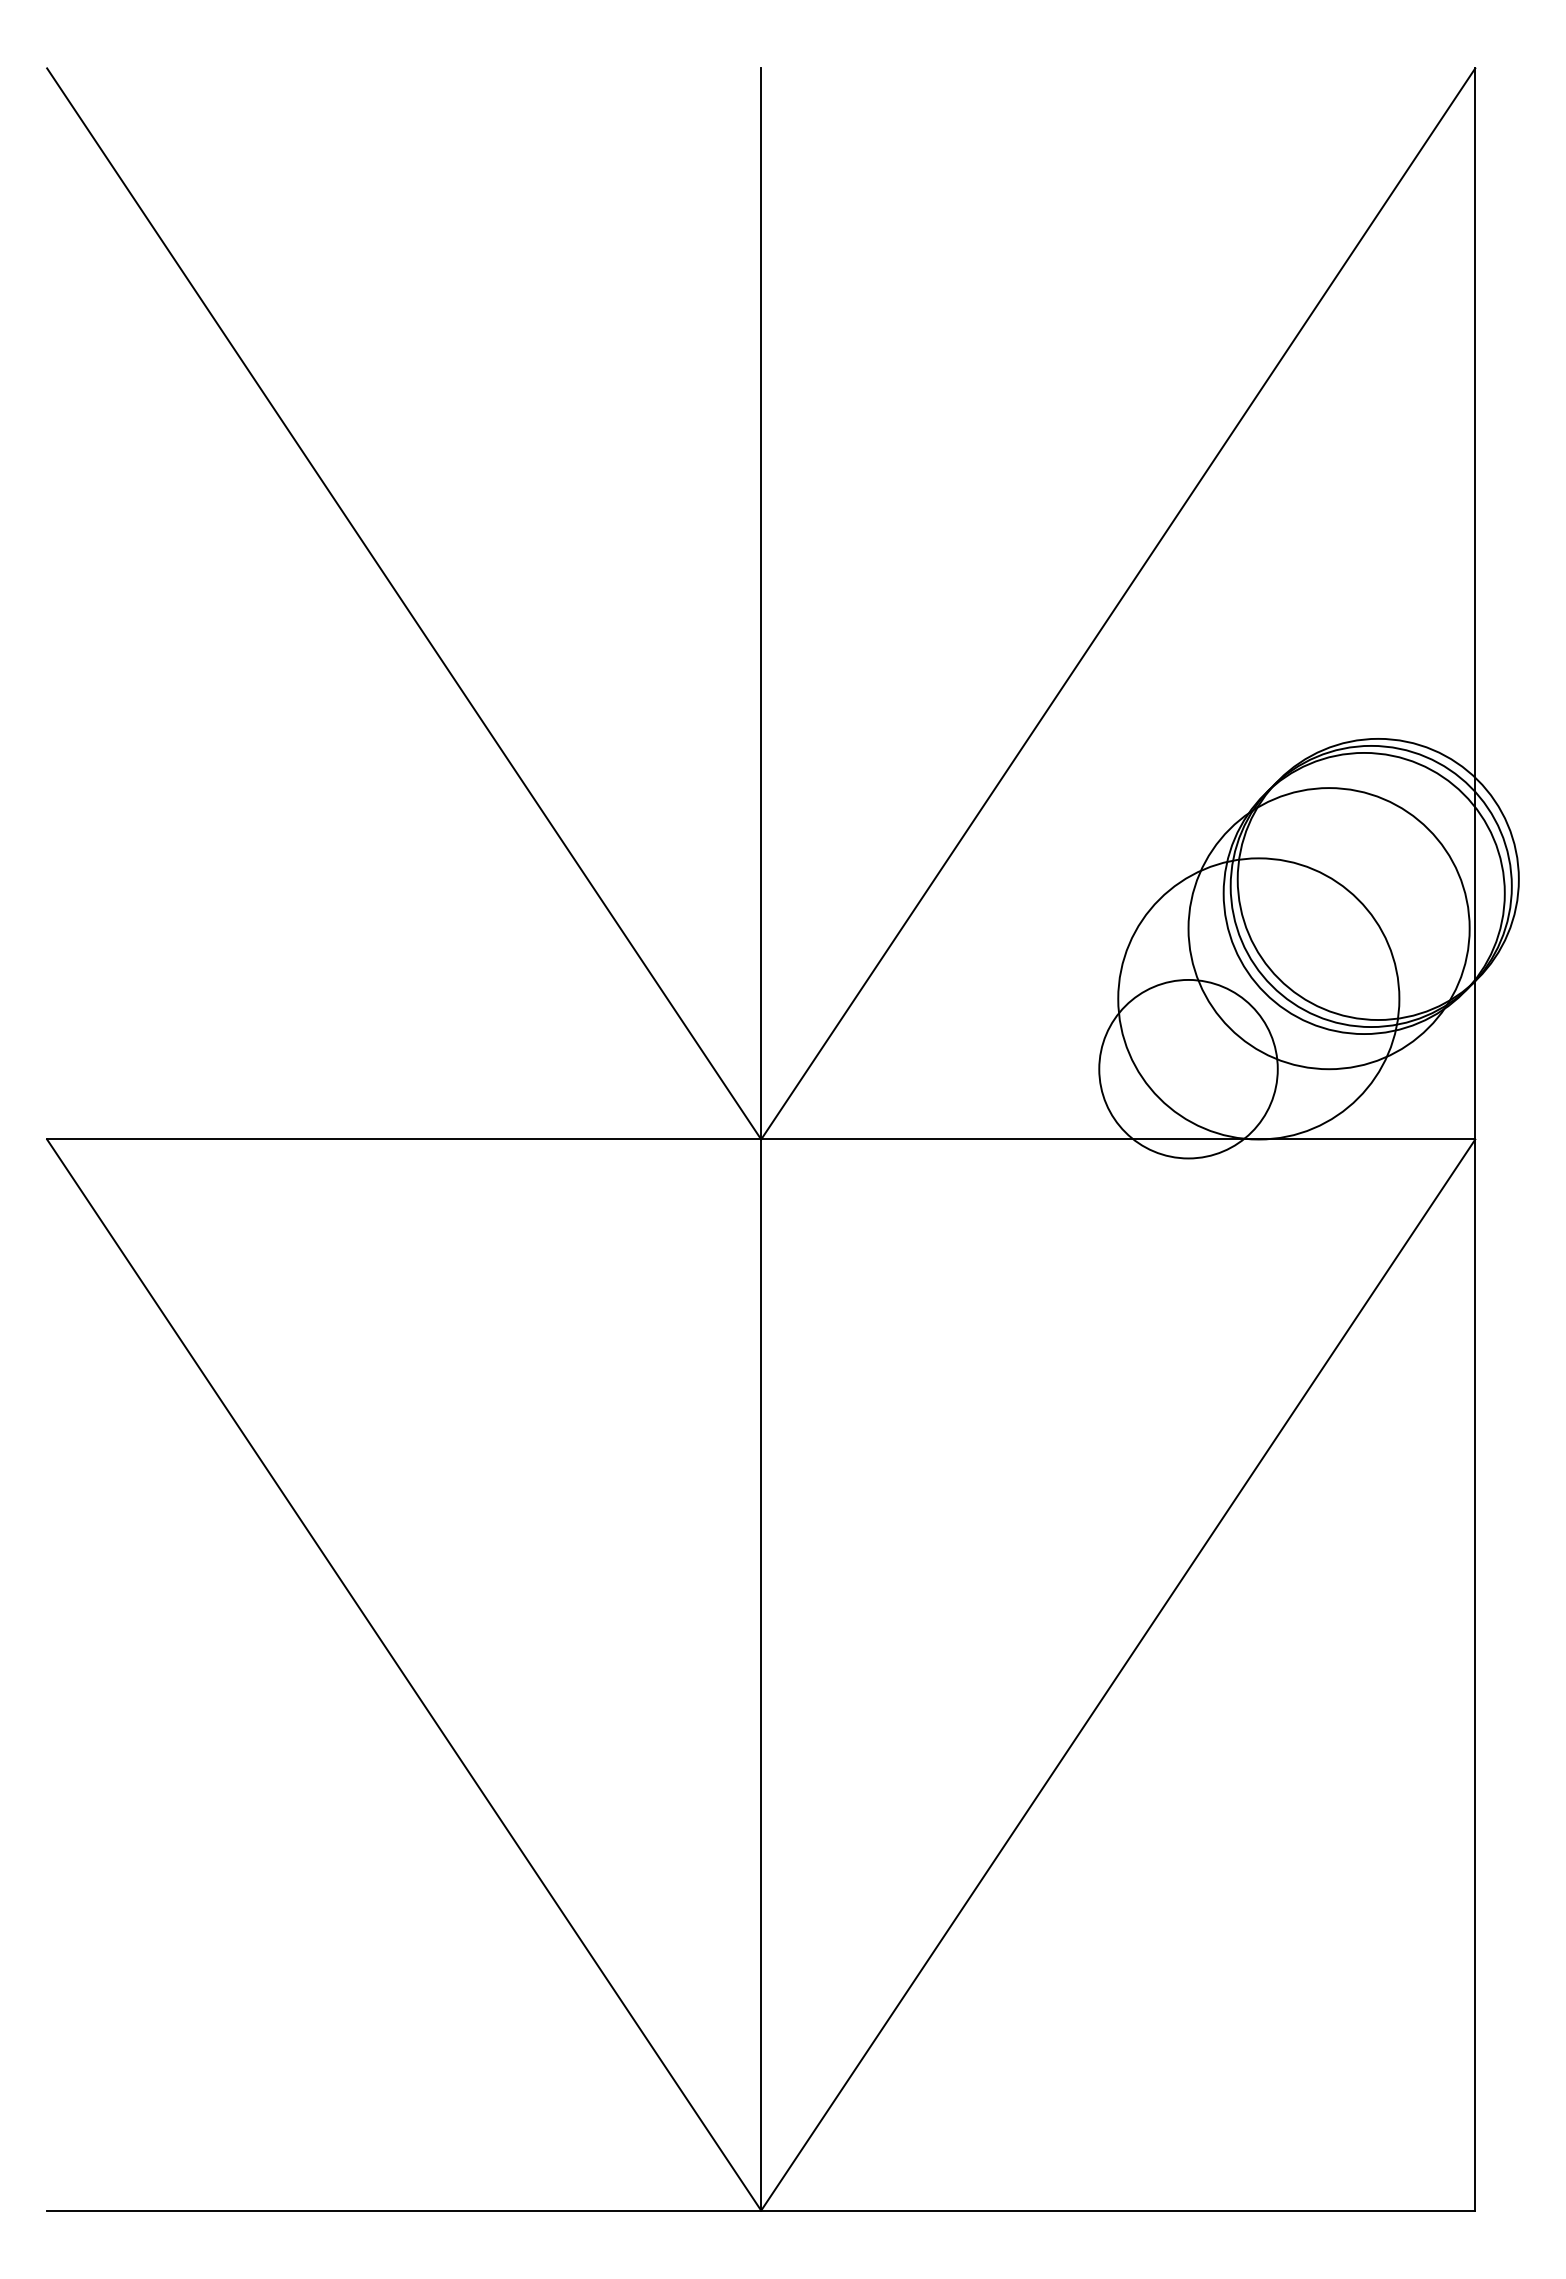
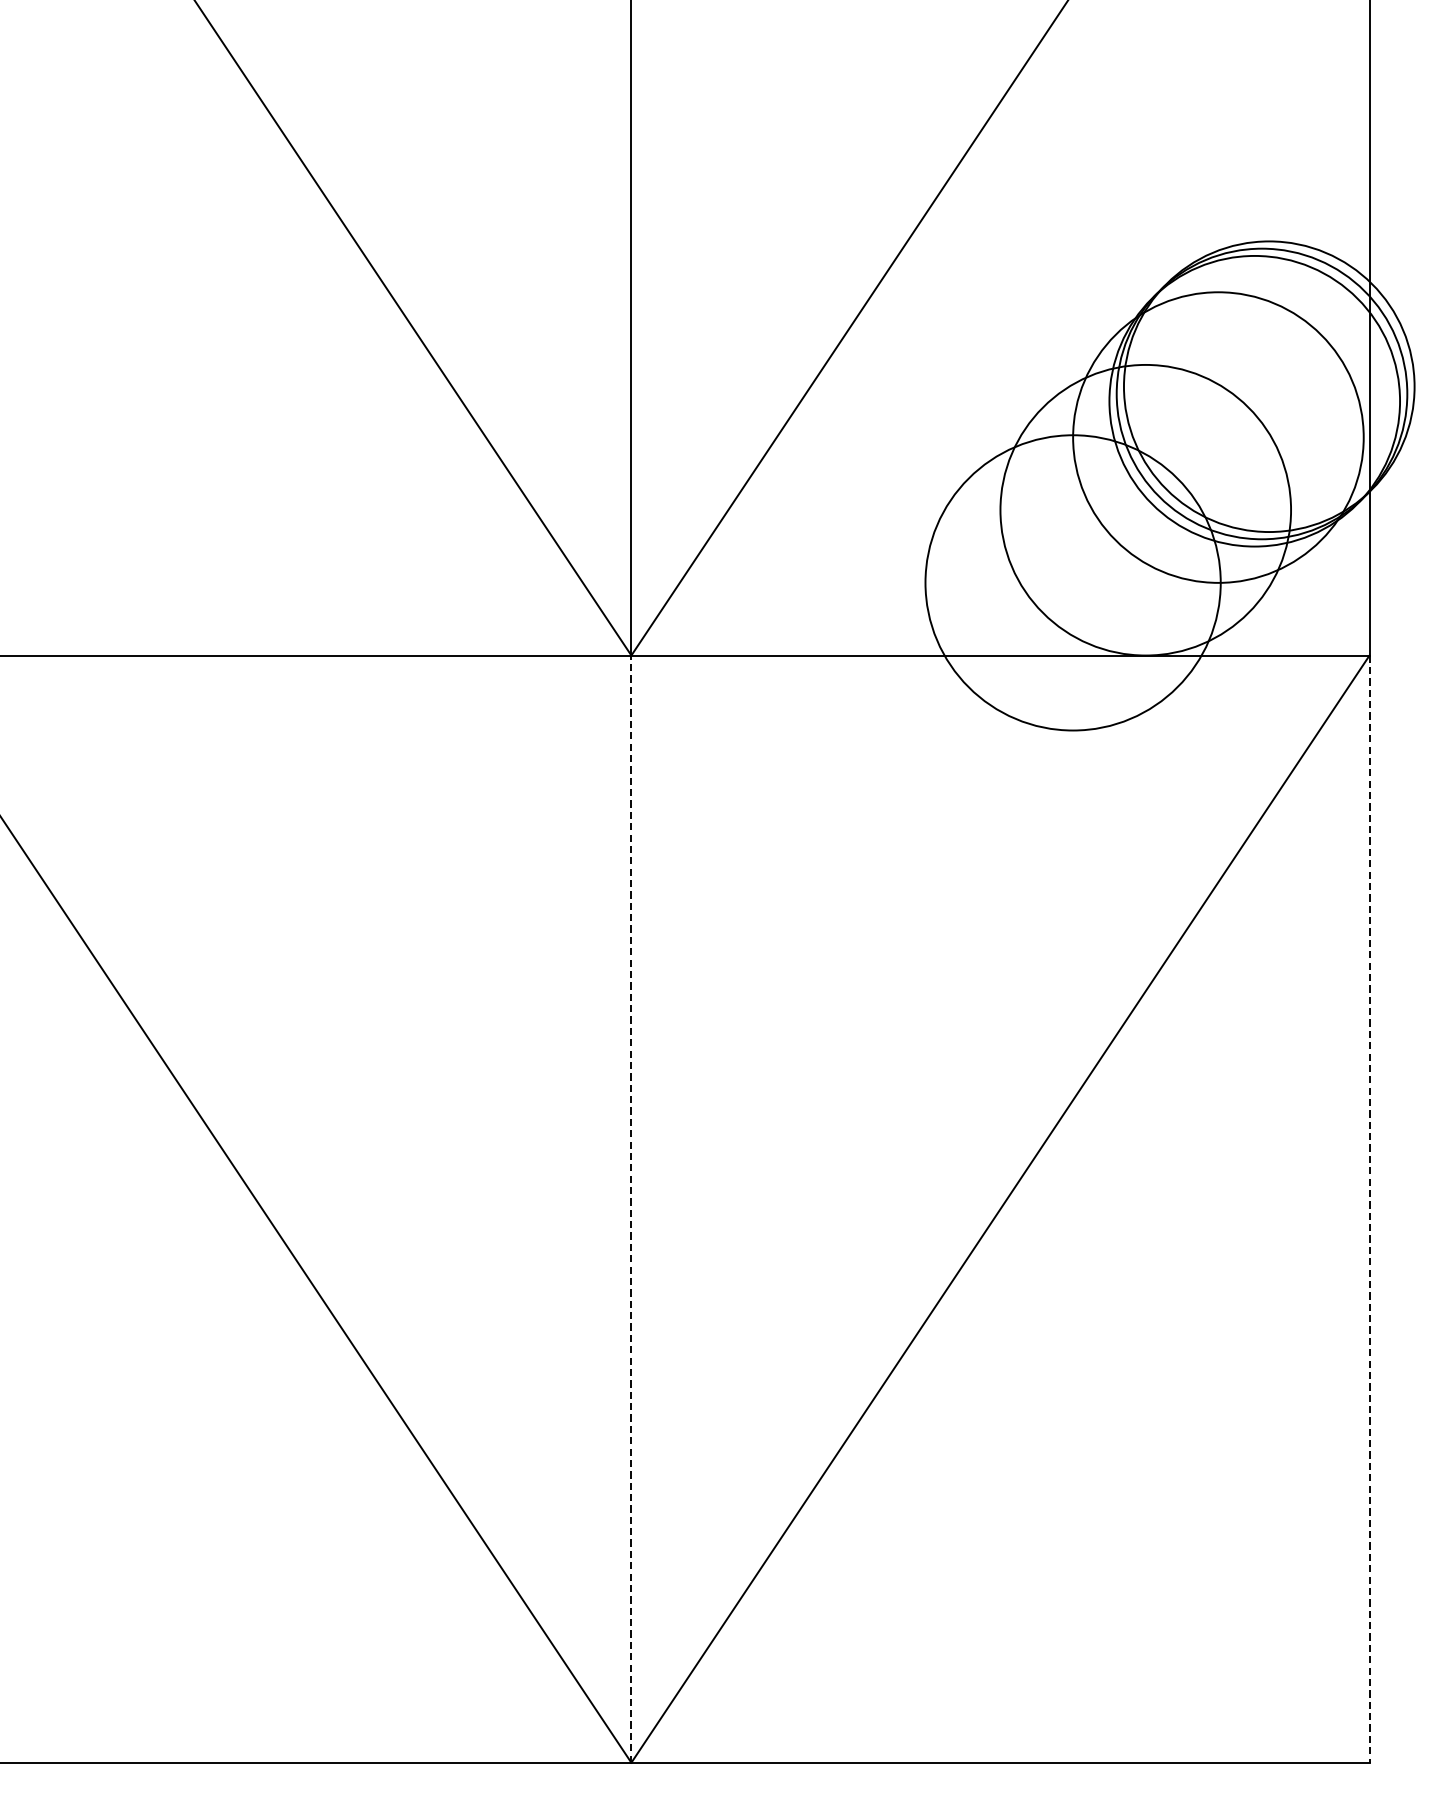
circle: (1188, 1068) -> (1073, 582), size x1.6
line: (761, 1675) -> (631, 1209), solid -> dashed
line: (1475, 1675) -> (1369, 1209), solid -> dashed

